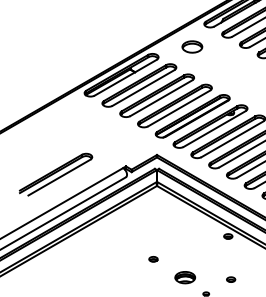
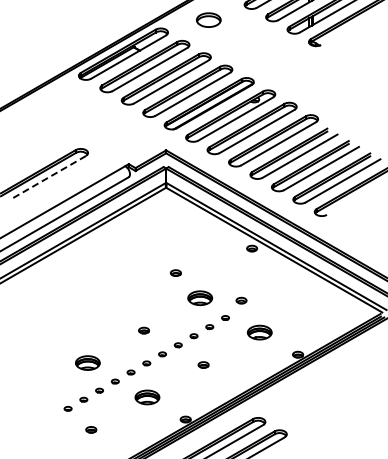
line: (59, 177) -> (48, 177), solid -> dashed
part: (153, 258) -> (175, 272), moved
part: (231, 279) -> (241, 300), moved

